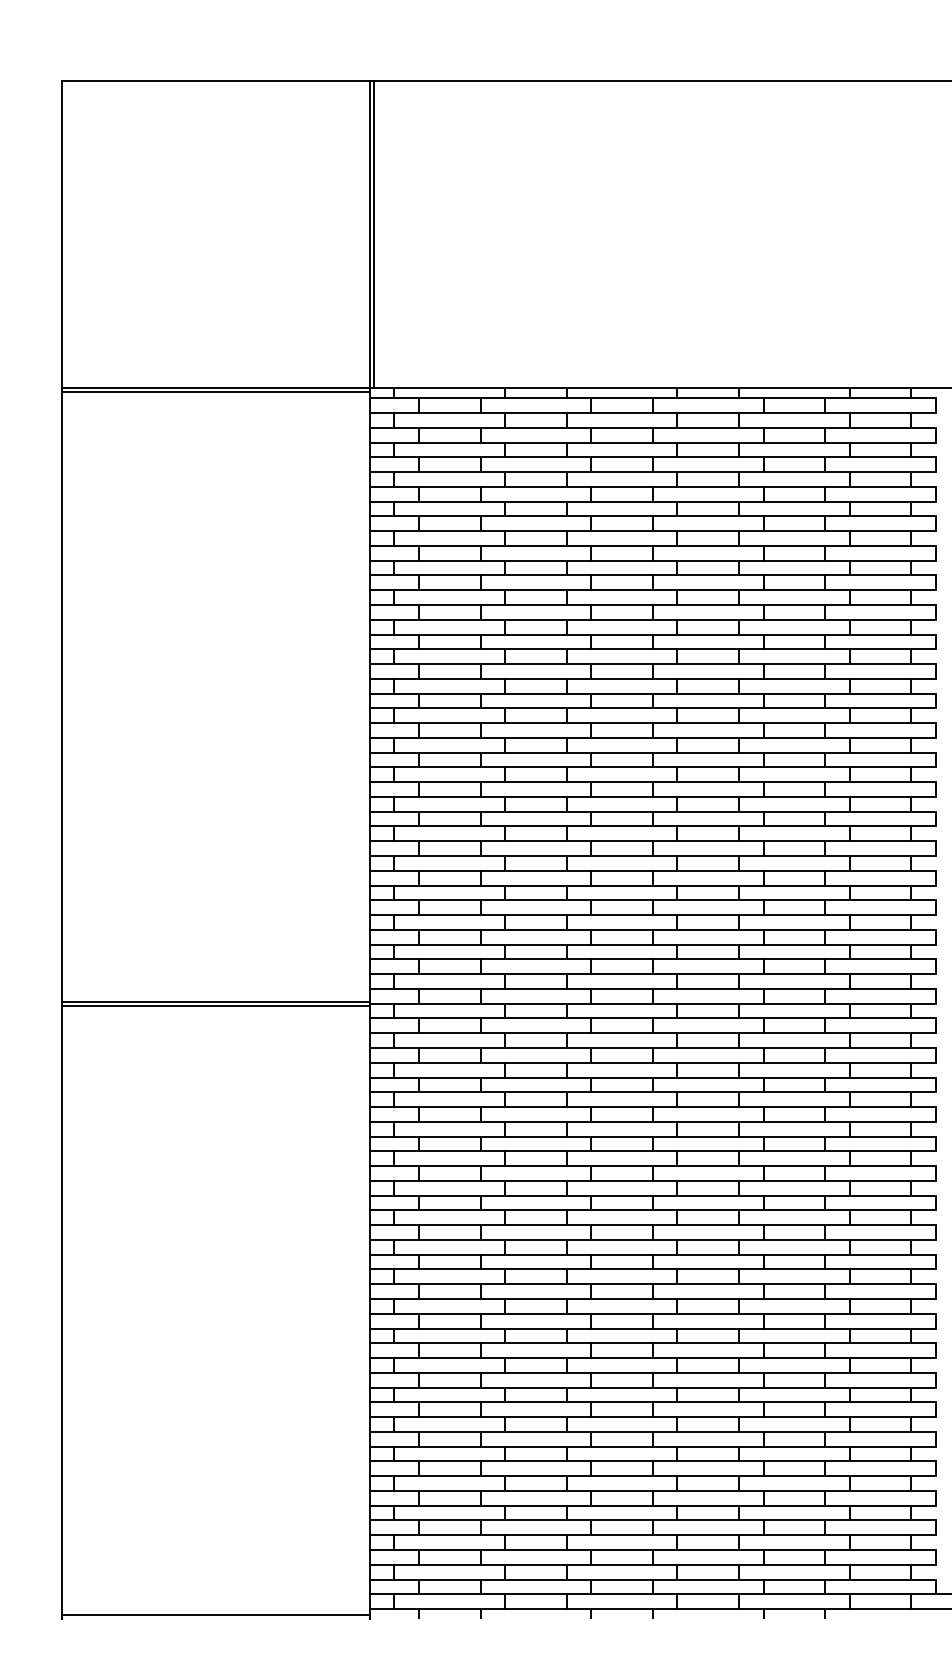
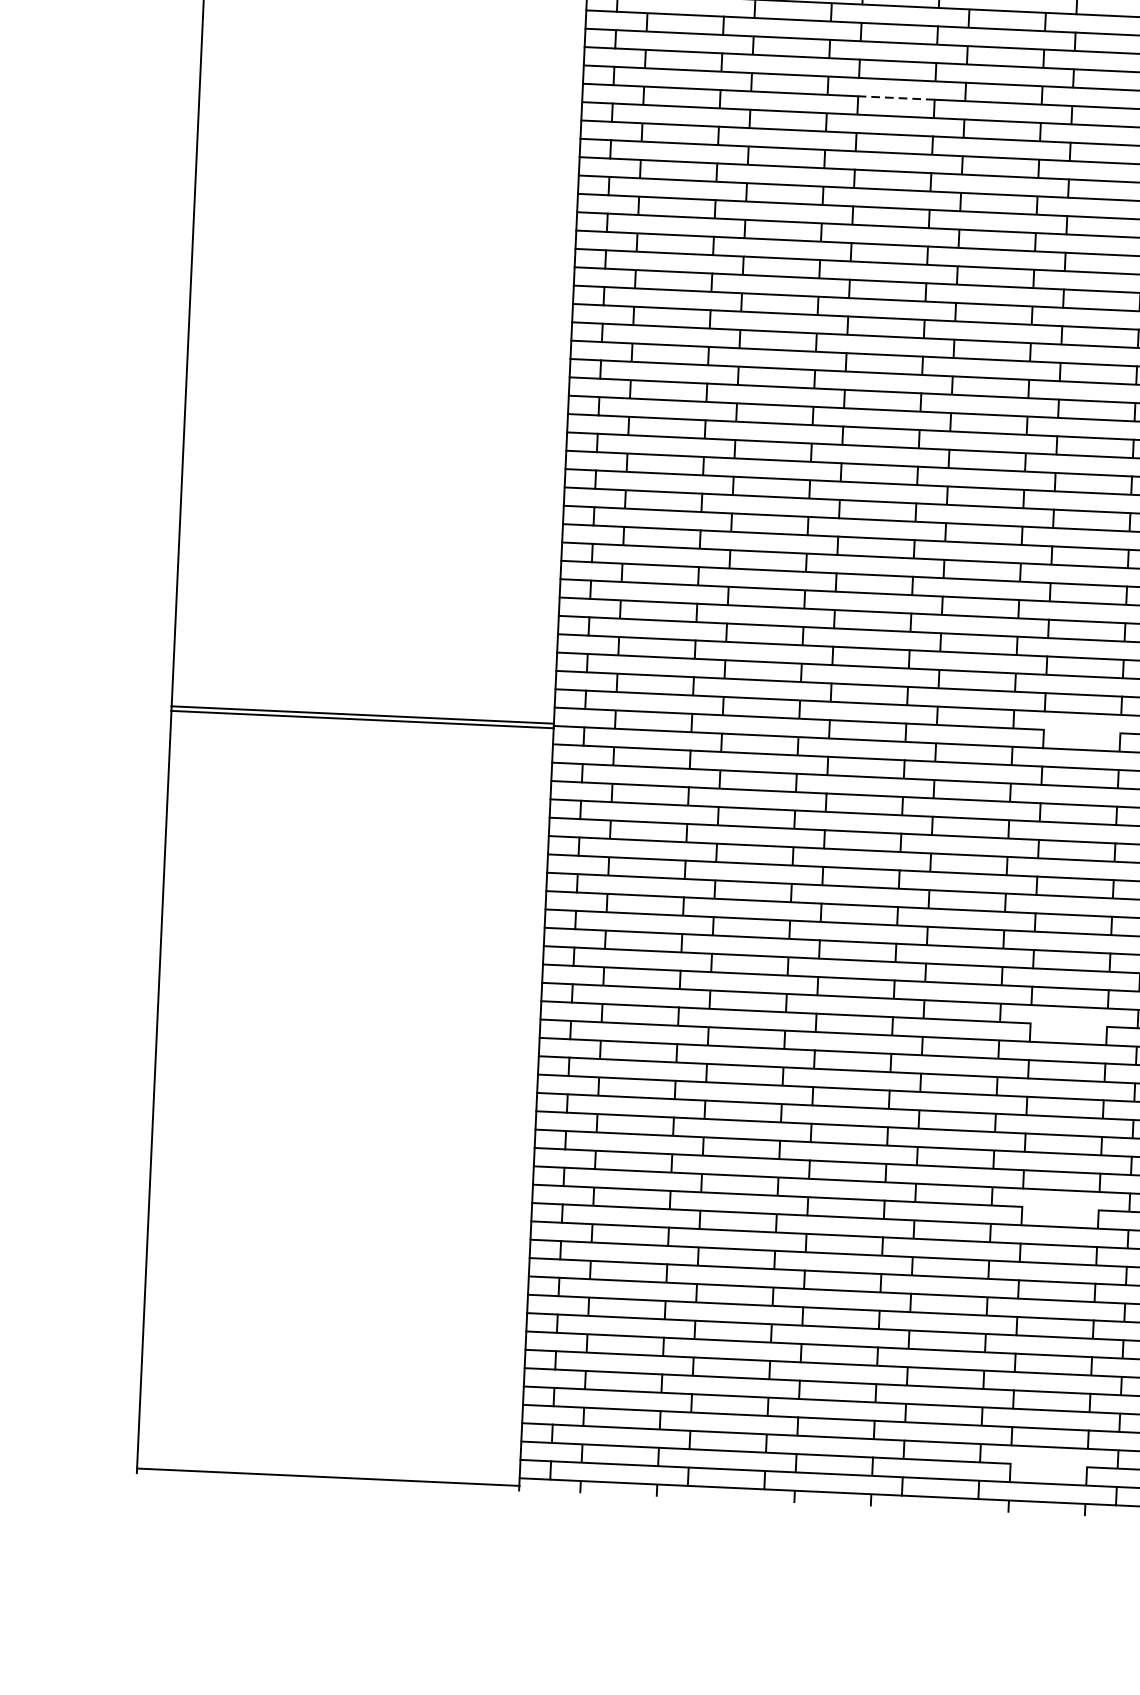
line: (622, 486) -> (896, 97), solid -> dashed
line: (794, 988) -> (1082, 731), removed
line: (794, 1225) -> (1068, 1025), removed
line: (794, 1372) -> (1060, 1208), removed
line: (794, 1579) -> (1049, 1465), removed

